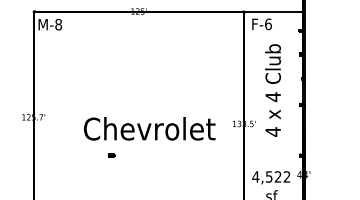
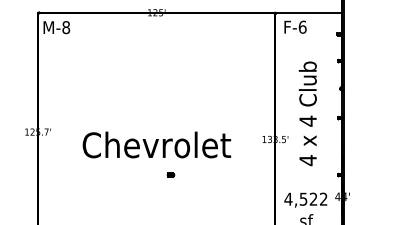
text: (272, 90) -> (307, 113), moved
text: (149, 128) -> (156, 144), moved
part: (111, 155) -> (170, 174), moved

